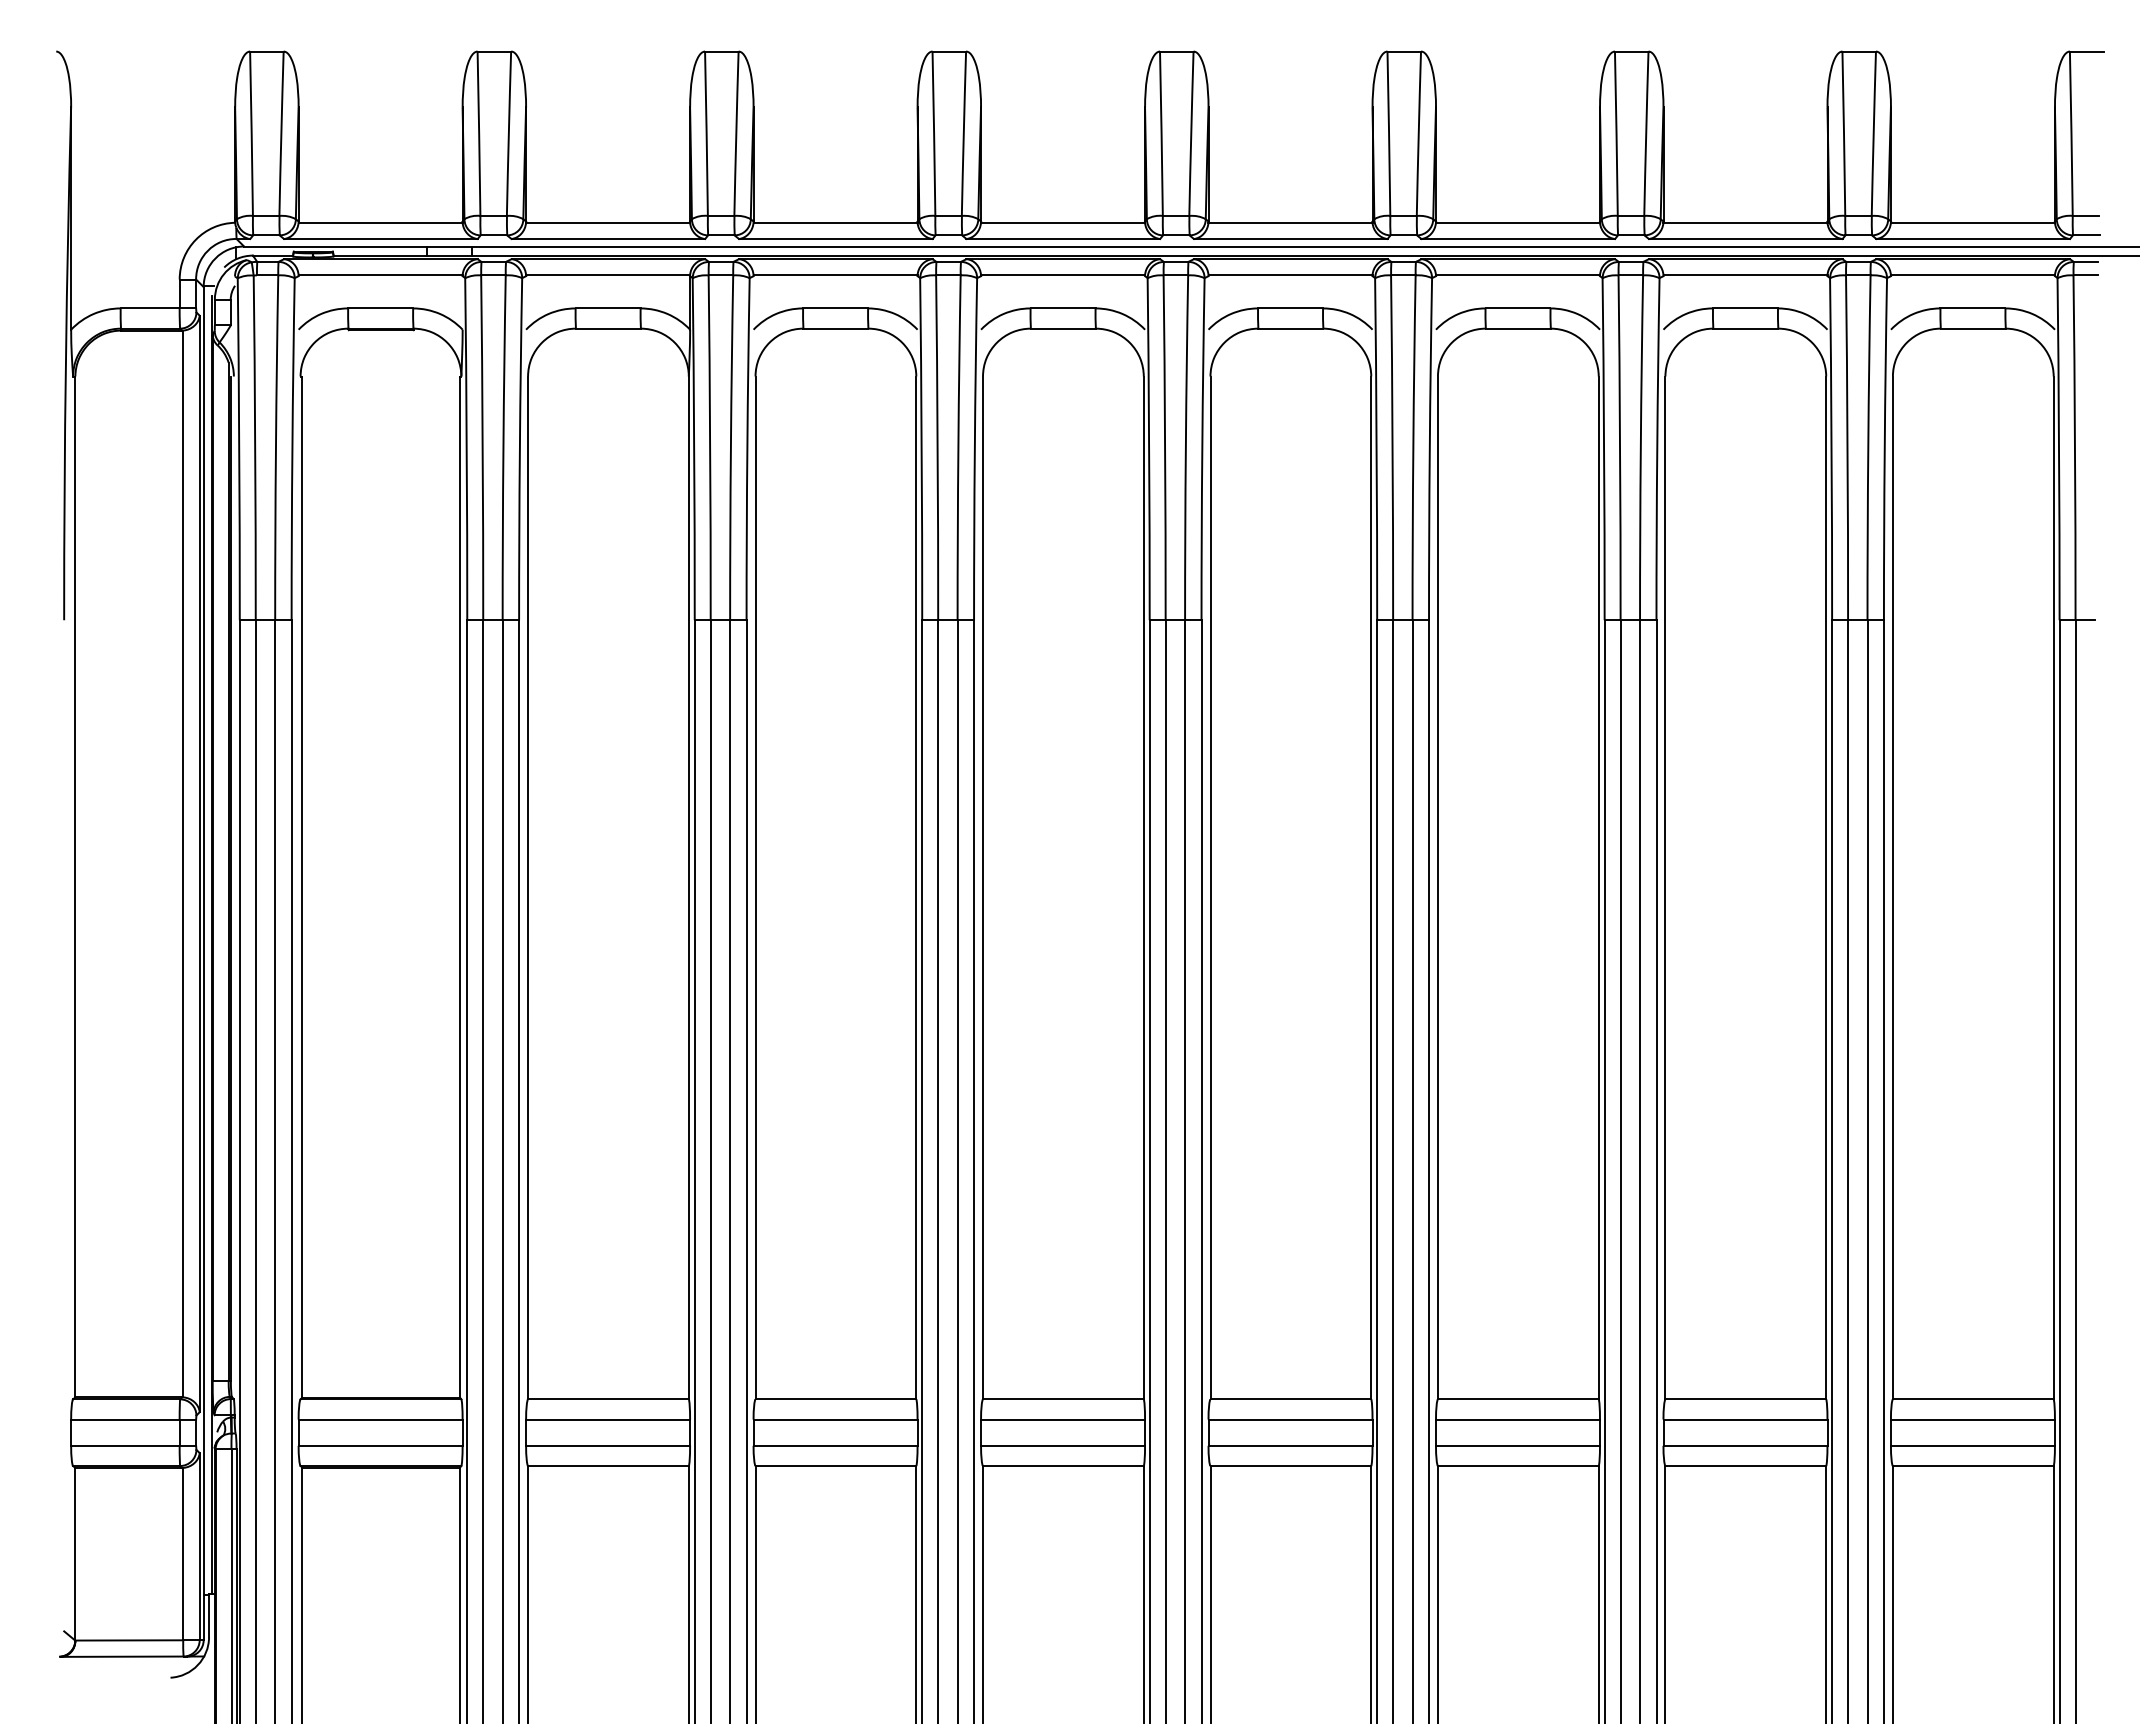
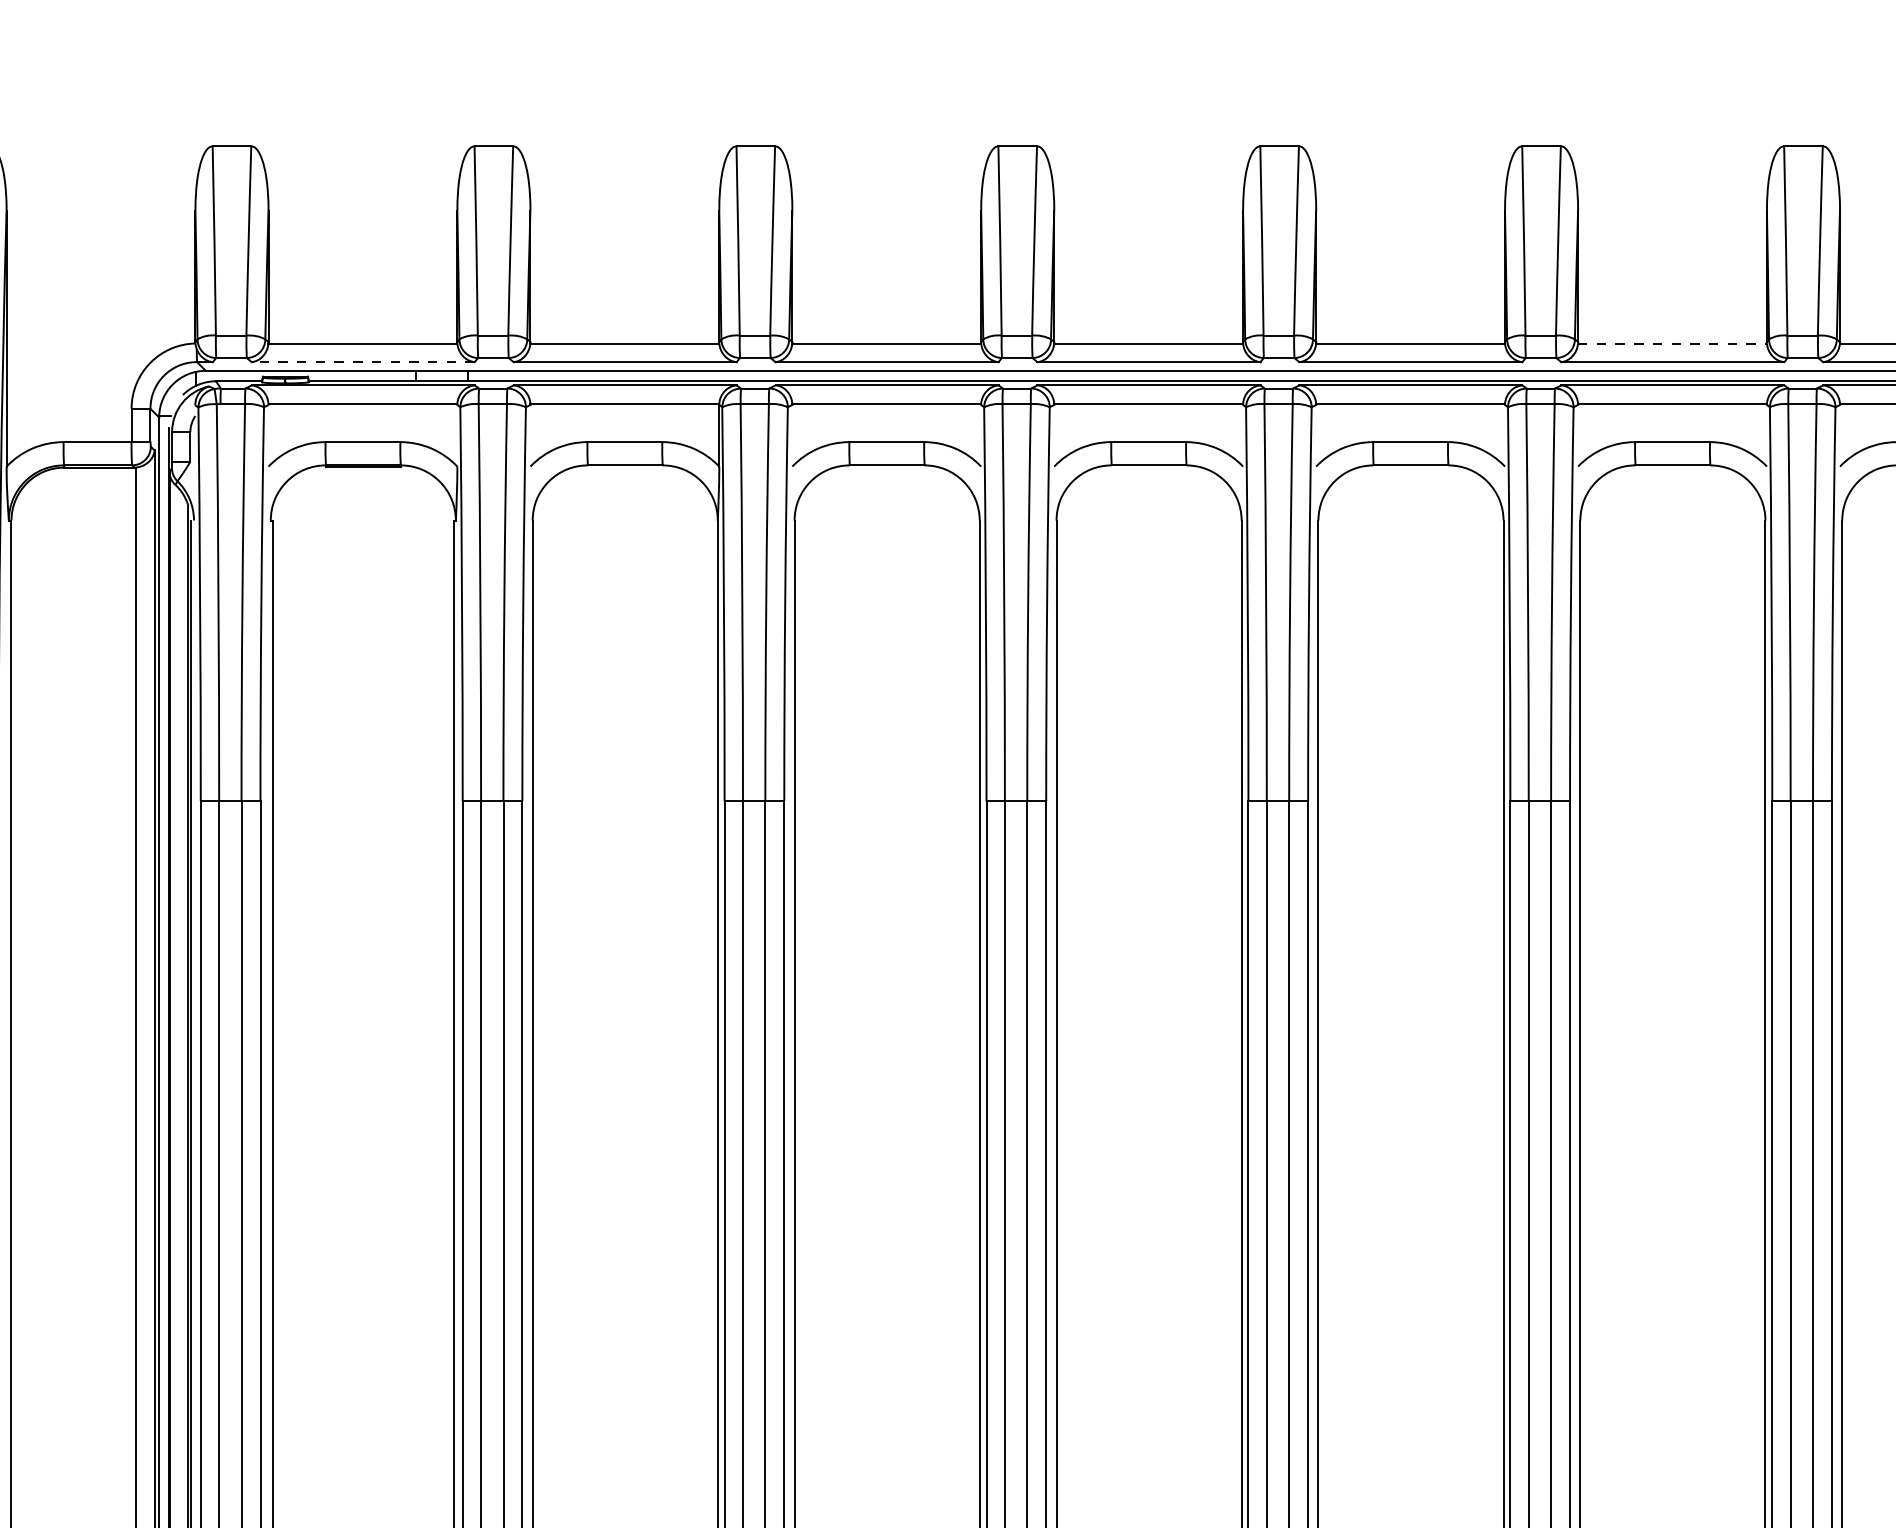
line: (1518, 222) -> (1673, 343), solid -> dashed
line: (380, 238) -> (362, 361), solid -> dashed

